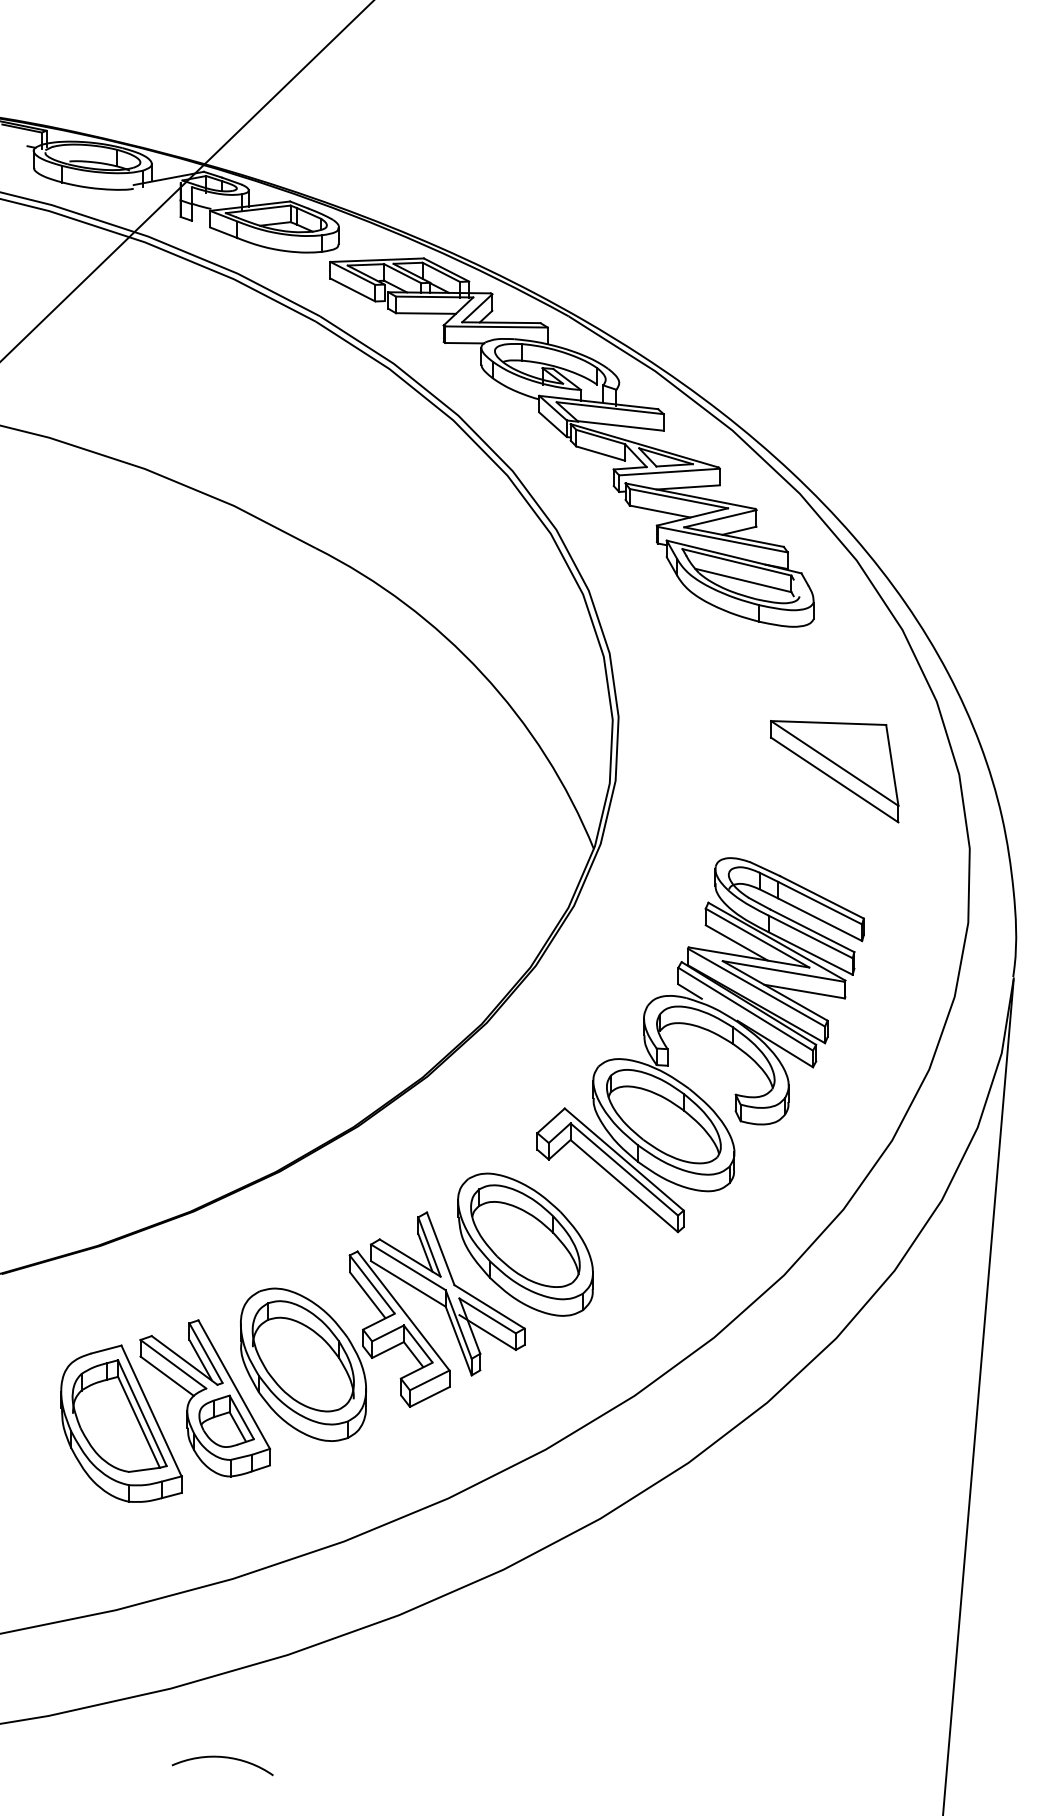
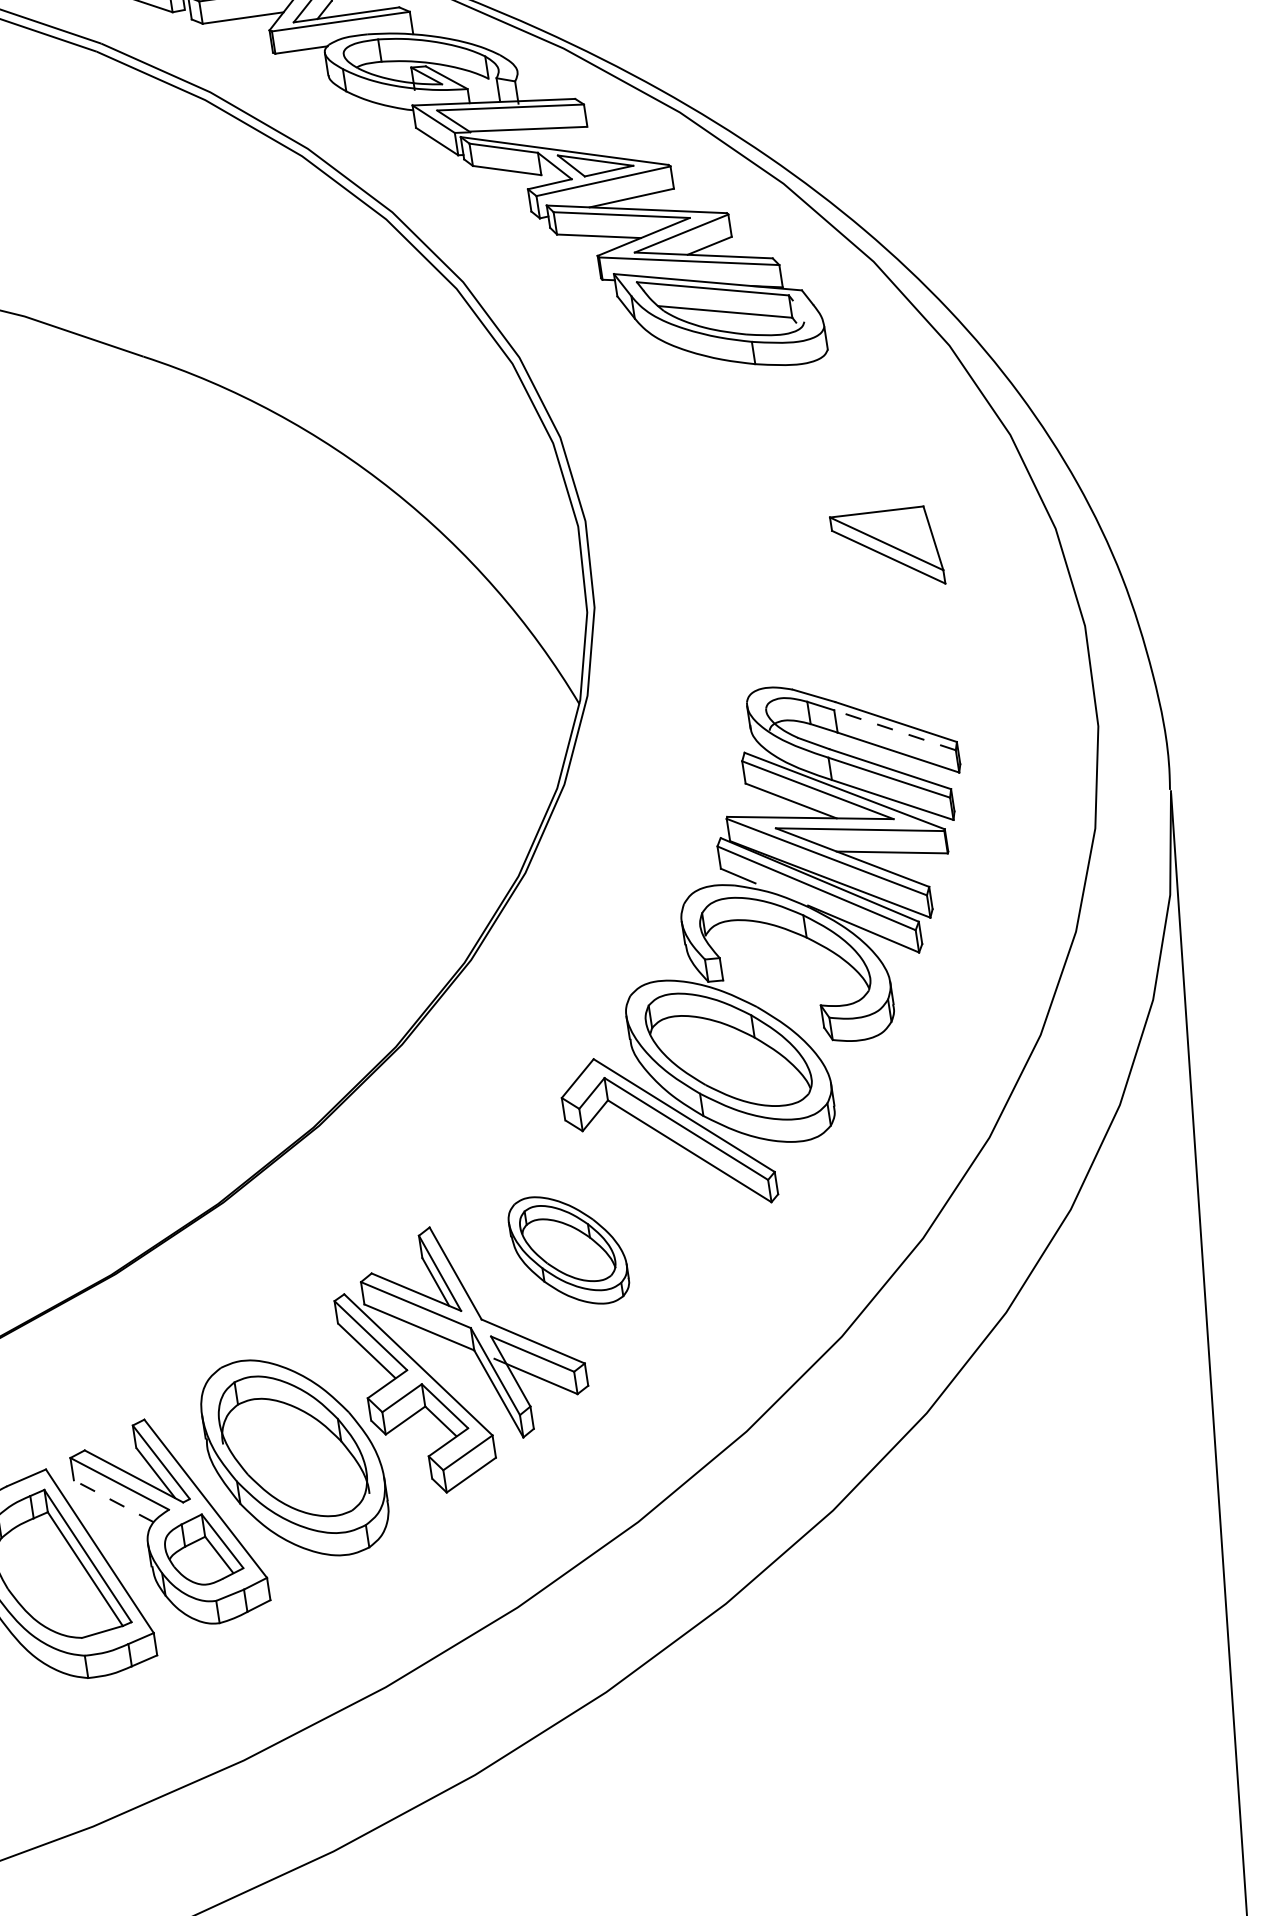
part: (834, 771) -> (887, 550), size x0.6
line: (819, 902) -> (893, 729), solid -> dashed
part: (525, 1244) -> (568, 1250), size x0.6
line: (166, 1375) -> (112, 1500), solid -> dashed

